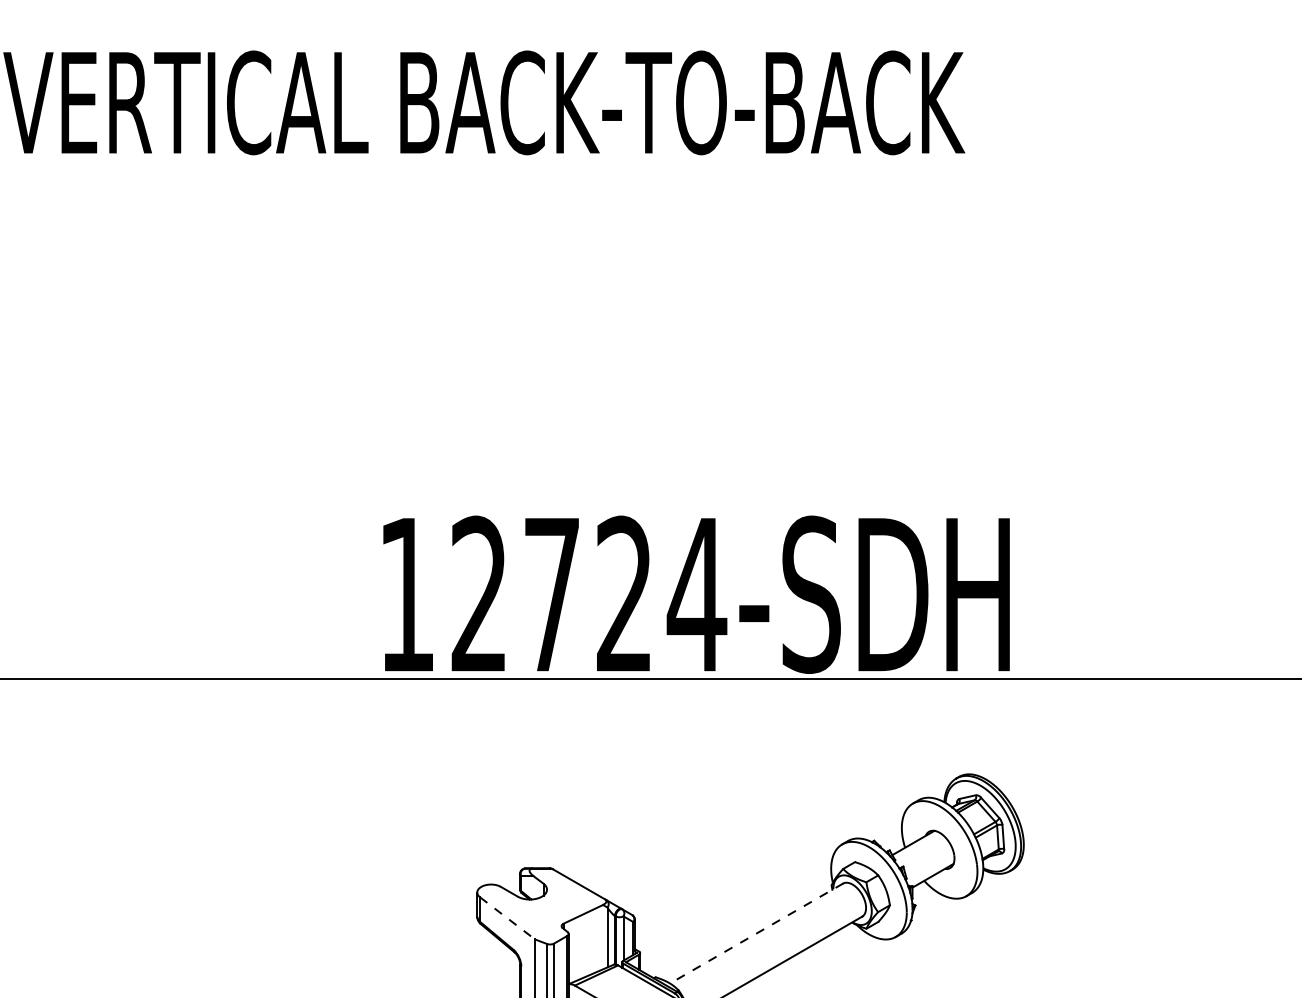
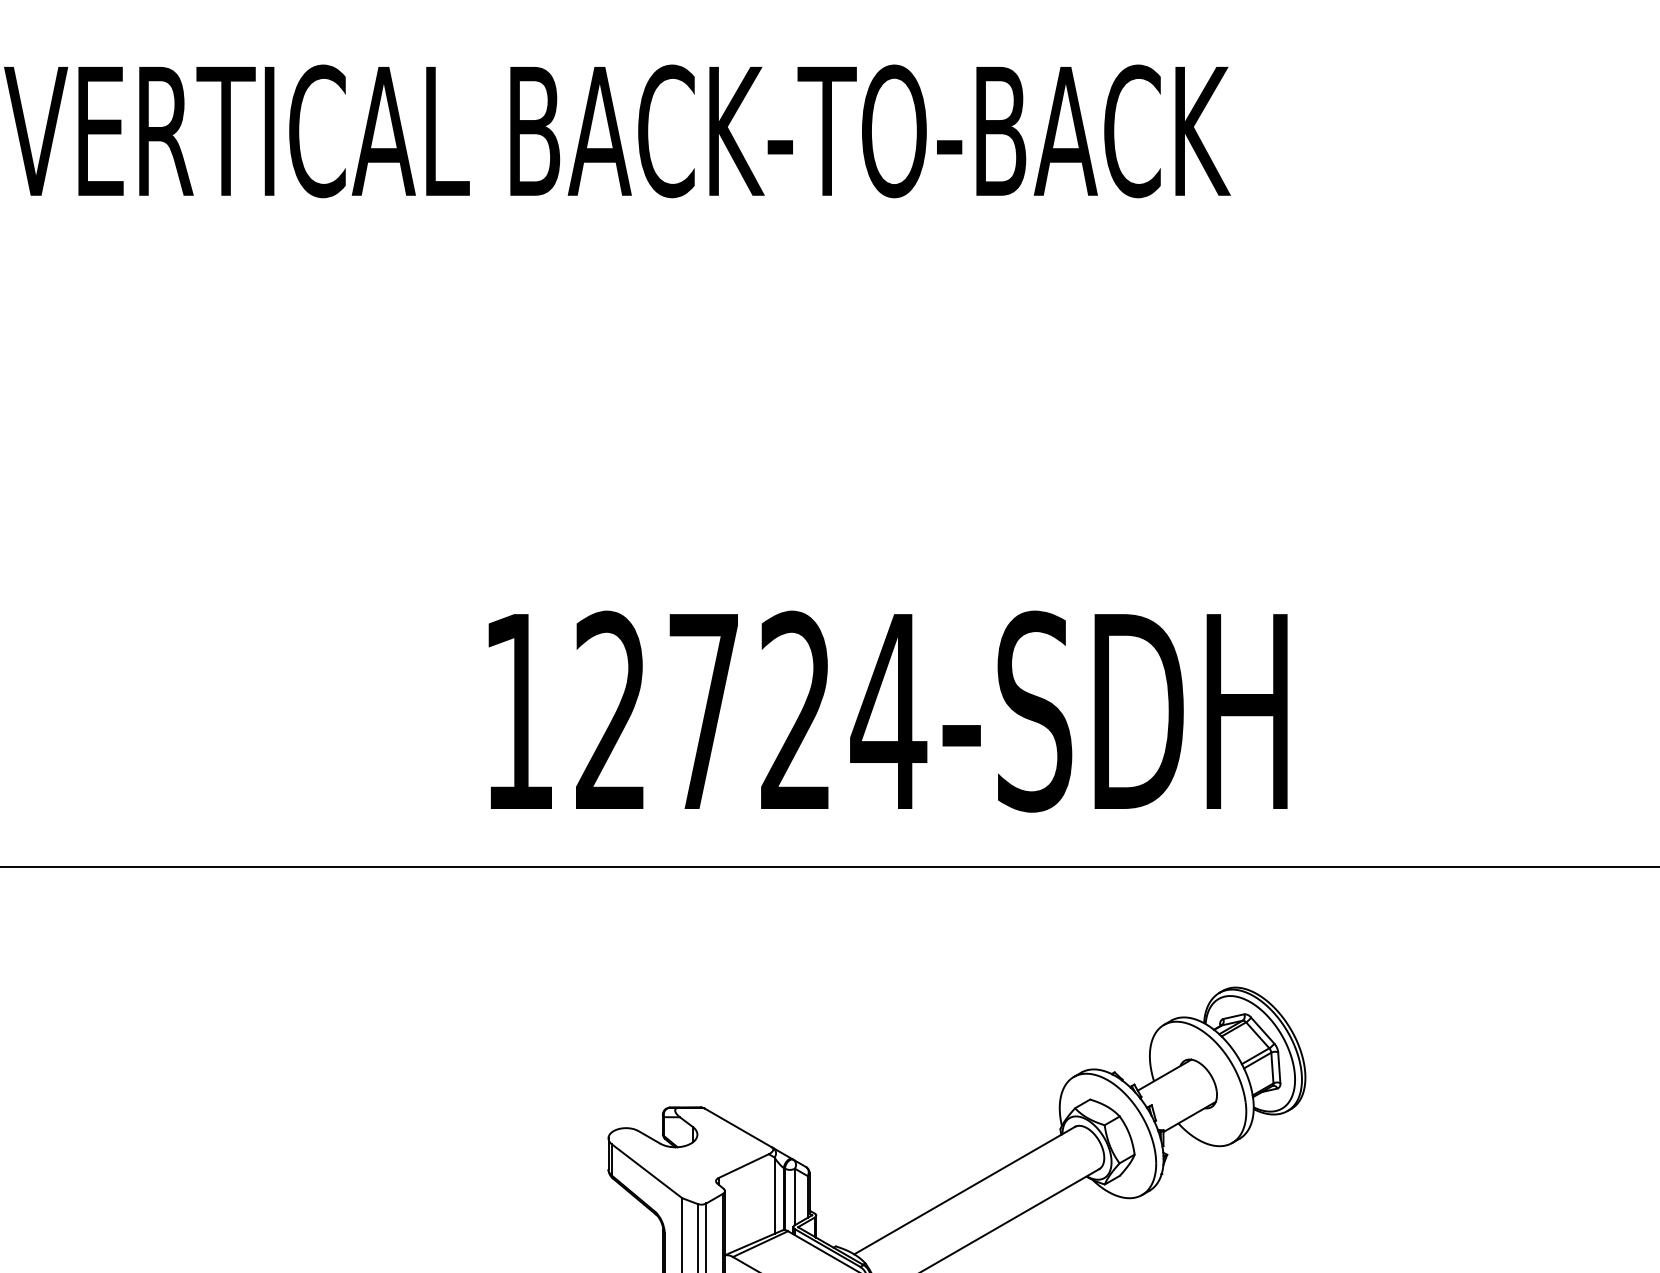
text: (696, 594) -> (887, 711), moved
line: (507, 918) -> (647, 1171), dashed -> solid
line: (756, 933) -> (964, 1190), dashed -> solid

